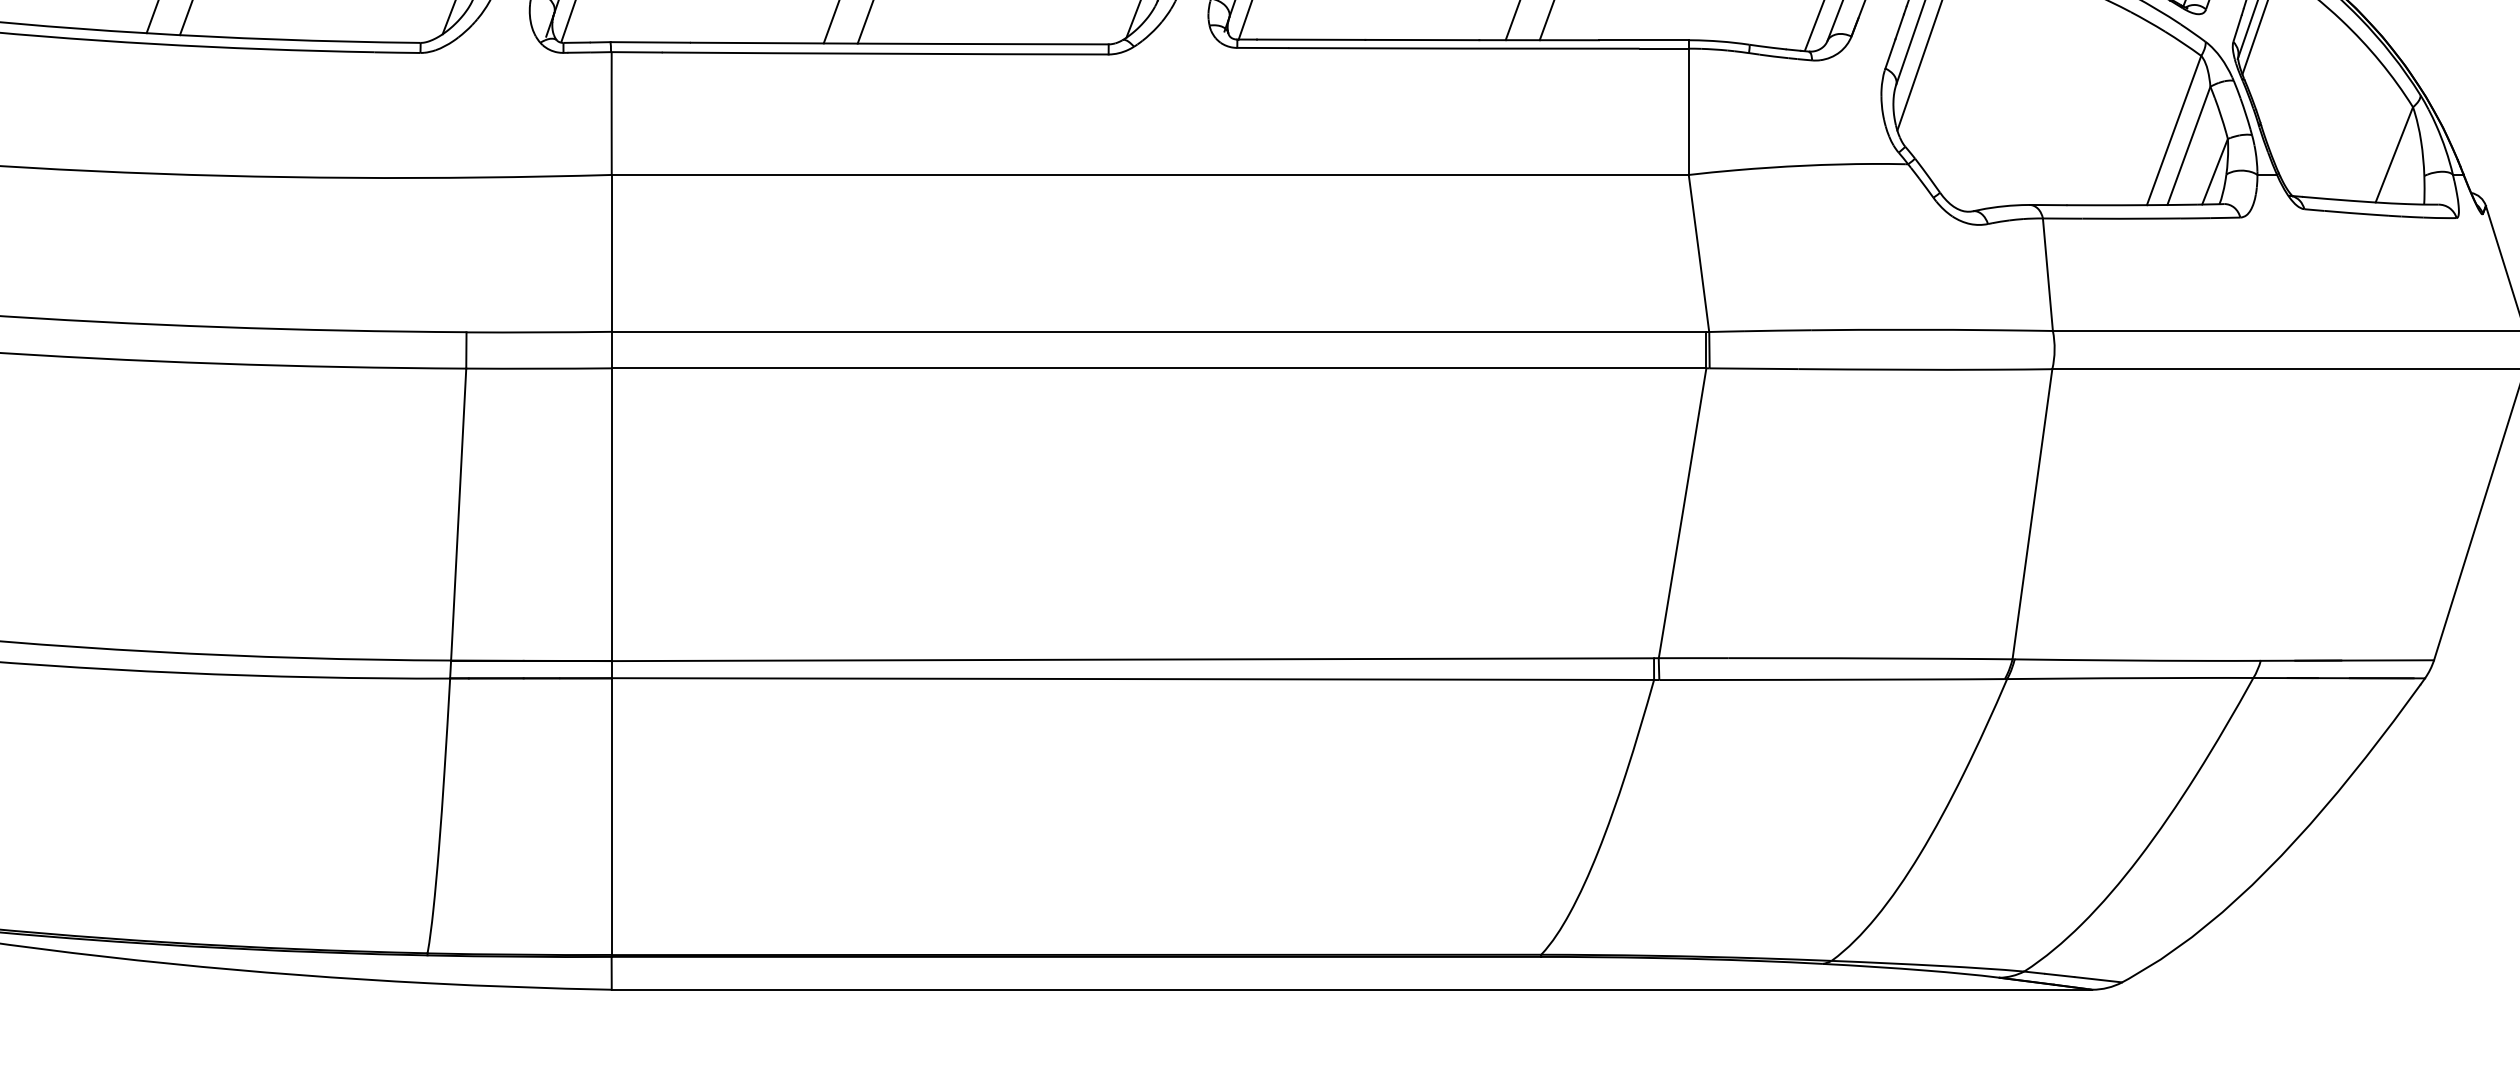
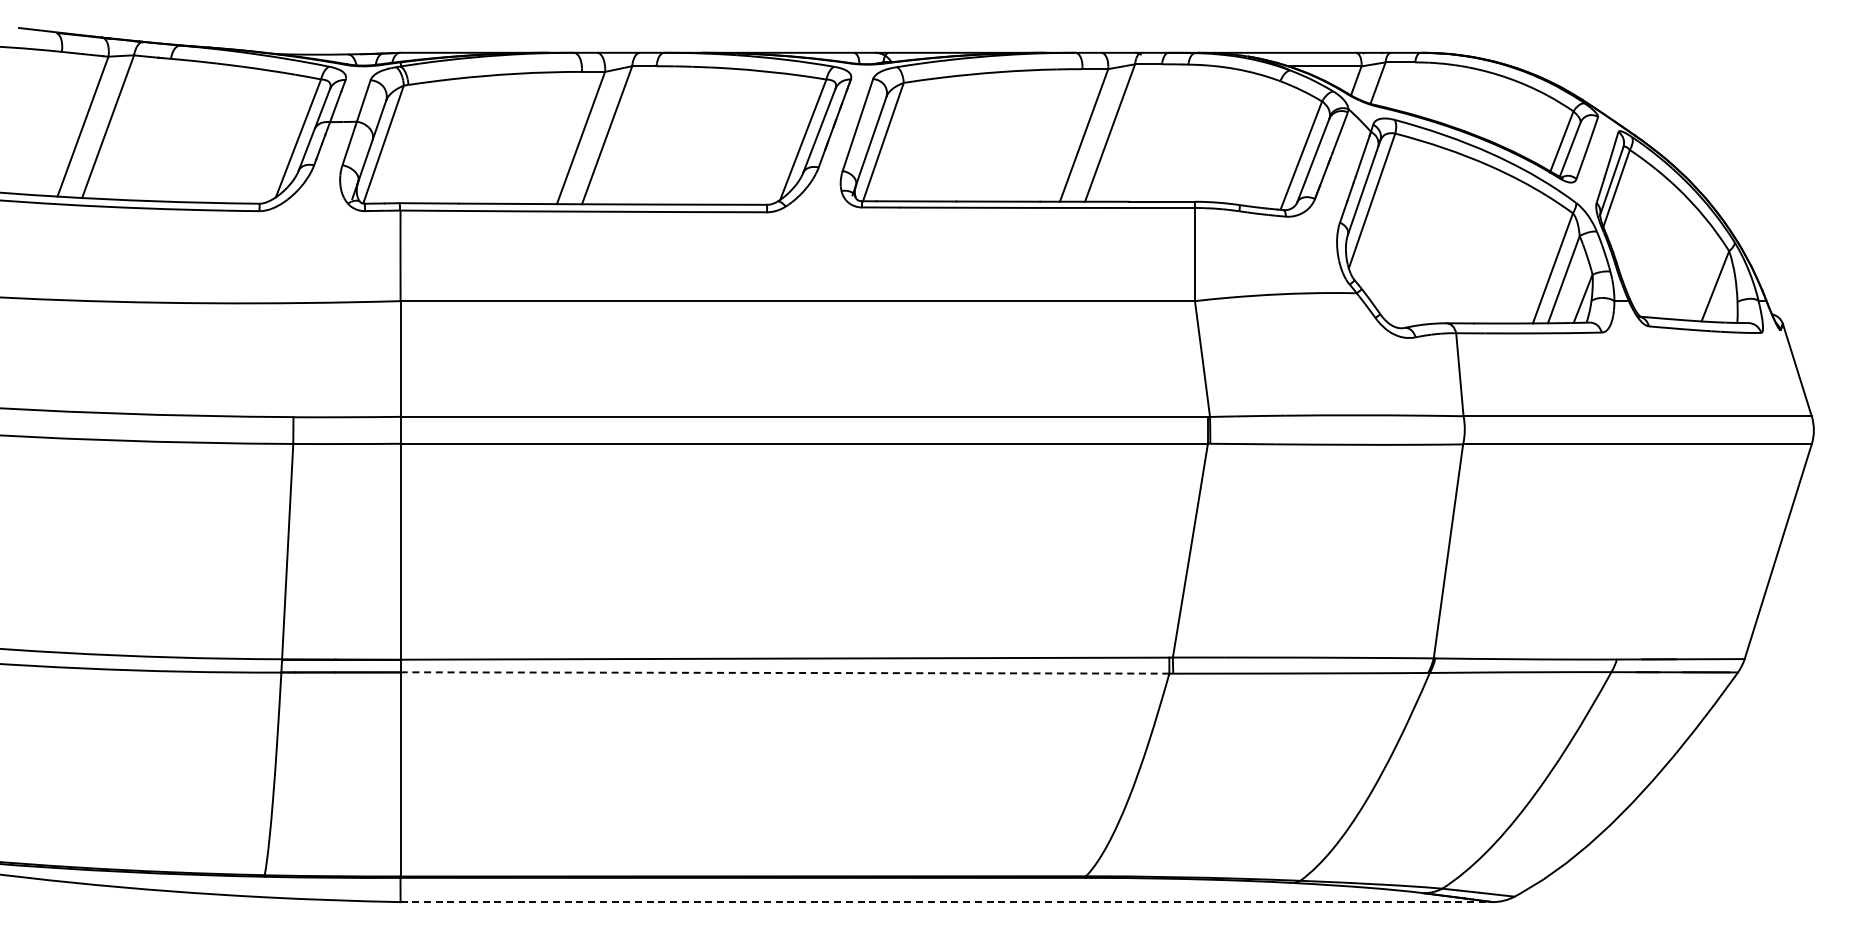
line: (1132, 678) -> (784, 672), solid -> dashed
line: (1353, 990) -> (947, 902), solid -> dashed

